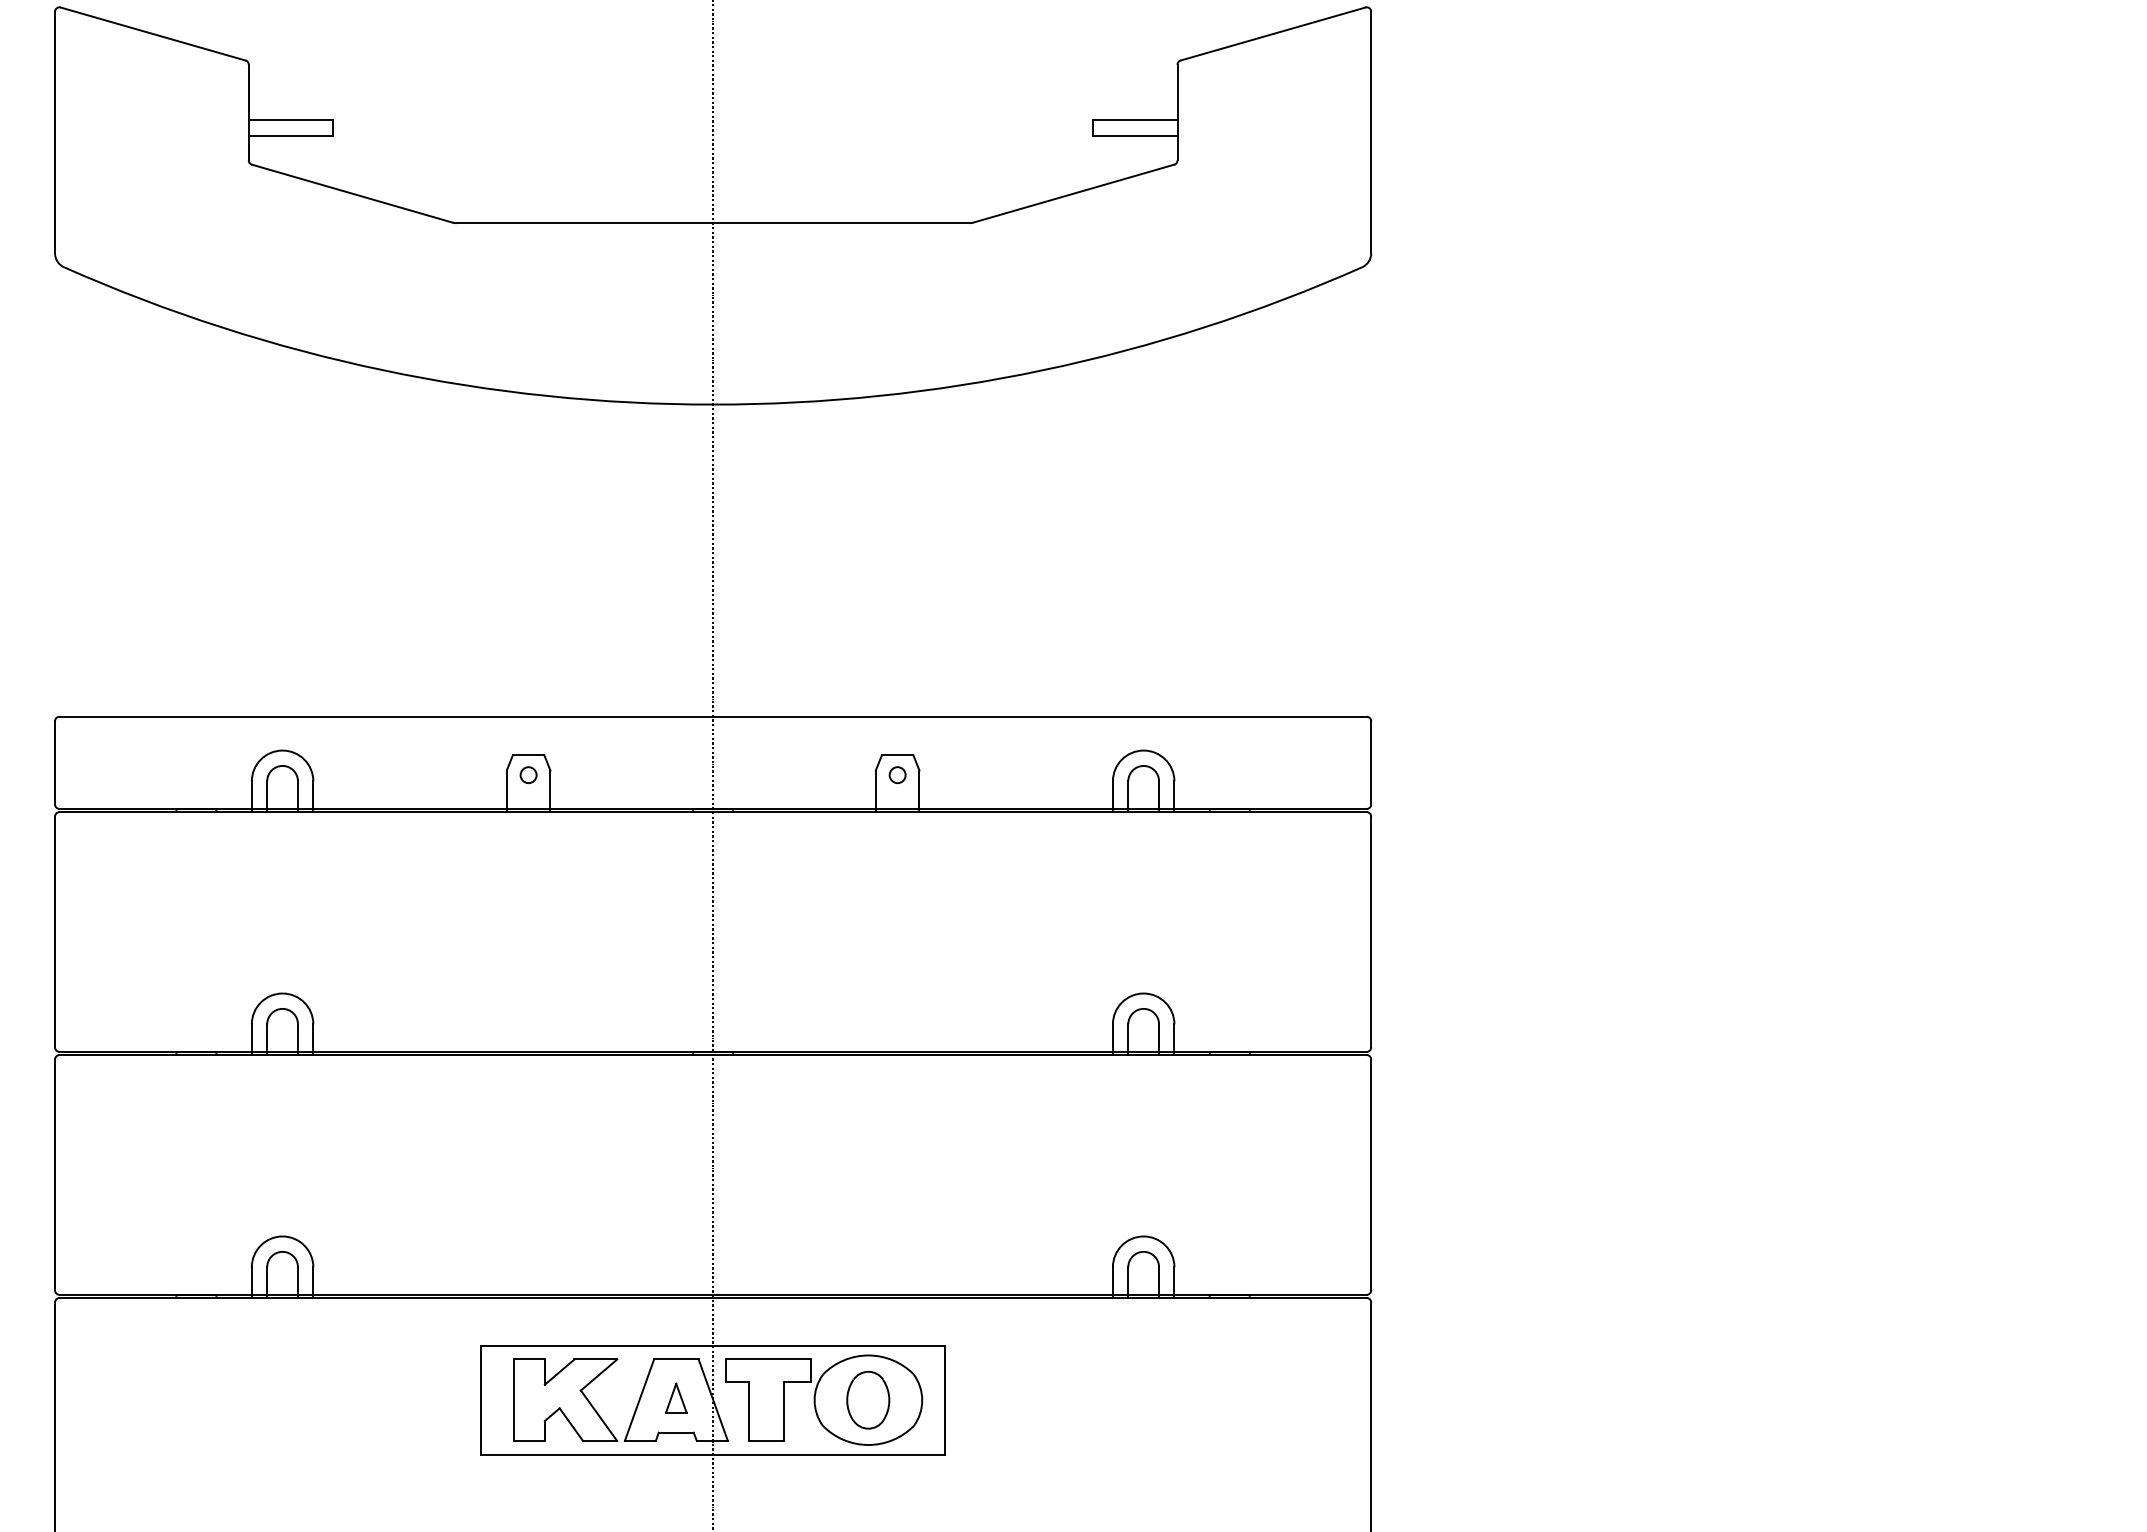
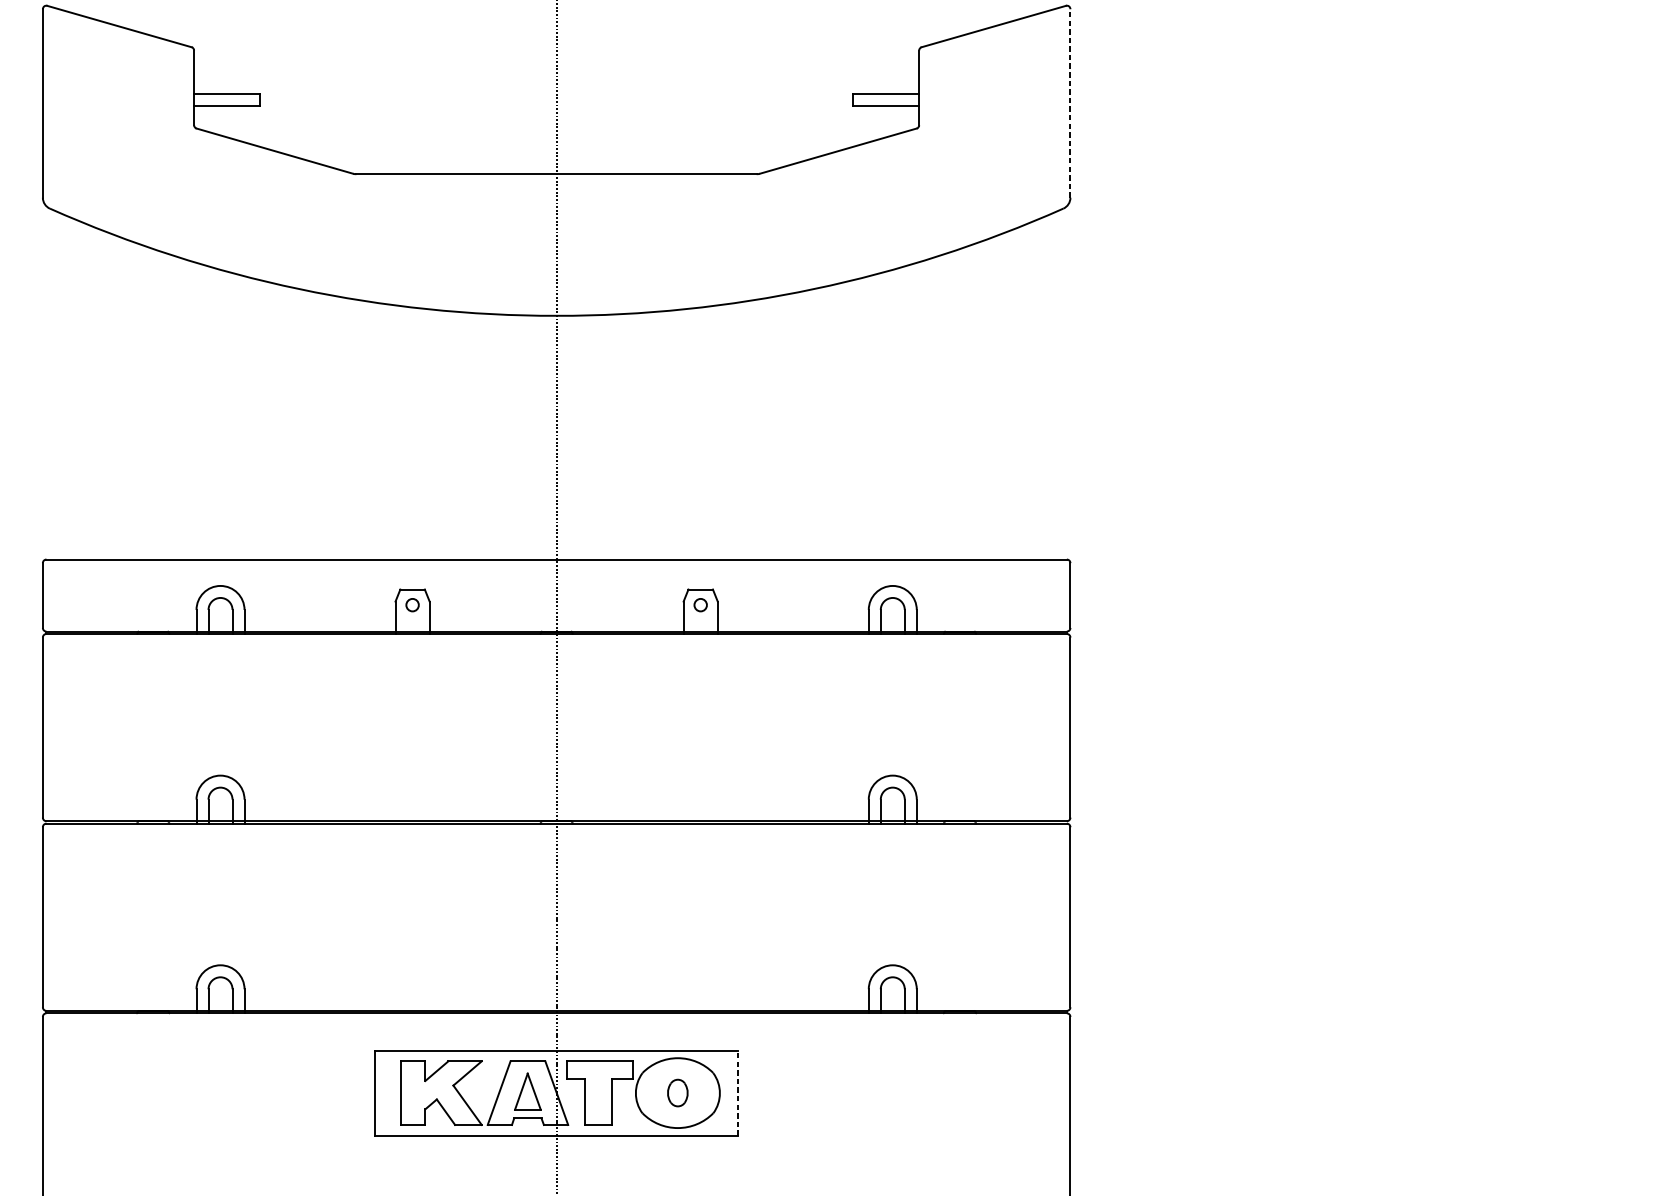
line: (1371, 132) -> (1070, 103), solid -> dashed
part: (676, 1397) -> (528, 1091), size x1.6
part: (868, 1399) -> (677, 1092), size x0.6
line: (945, 1400) -> (738, 1093), solid -> dashed

